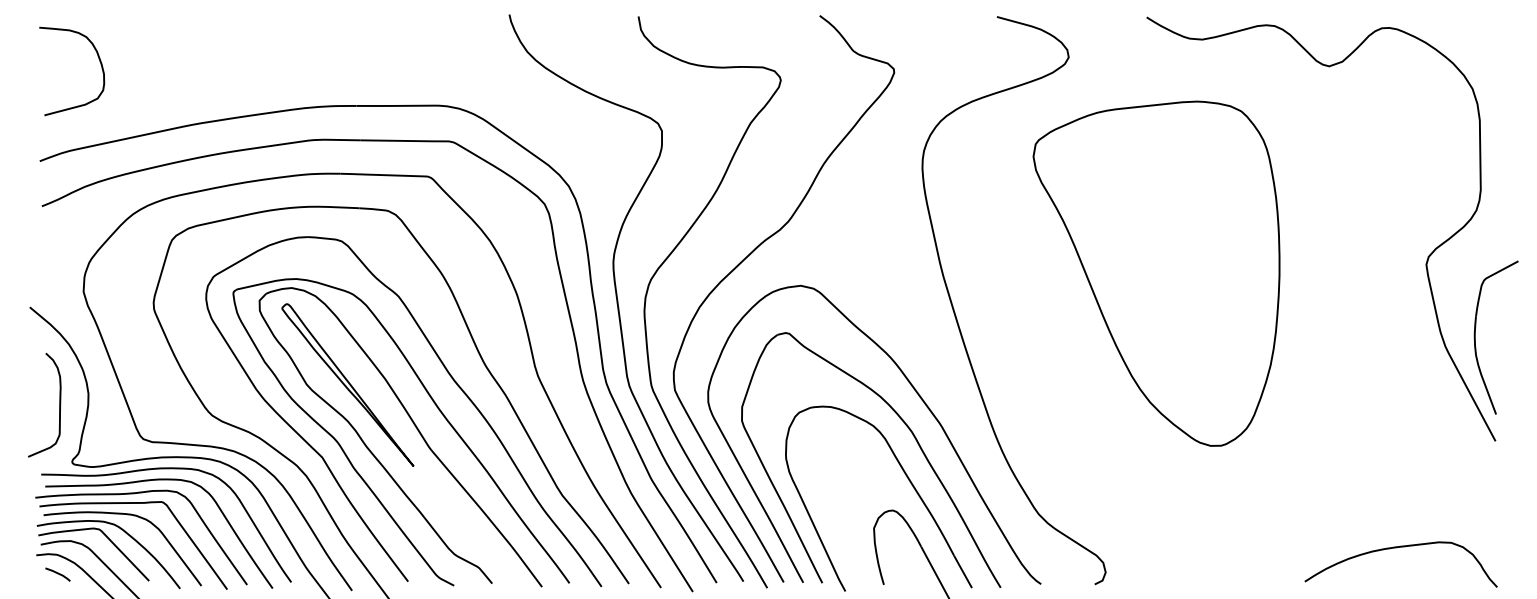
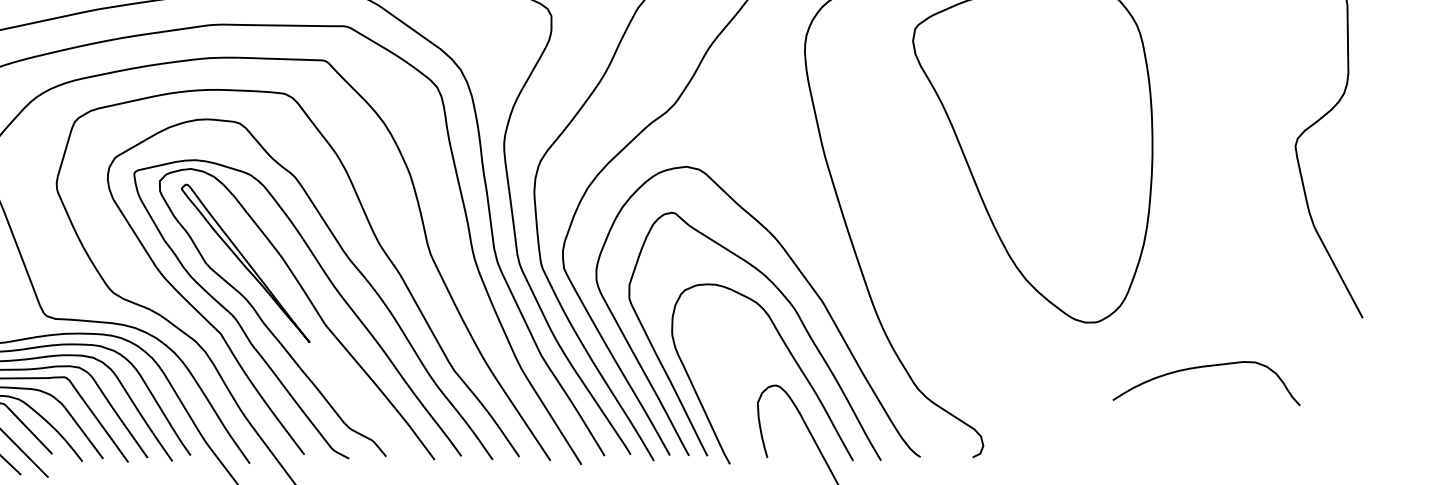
part: (1475, 337) -> (1343, 217), removed
curve: (1396, 548) -> (1202, 367), moved

